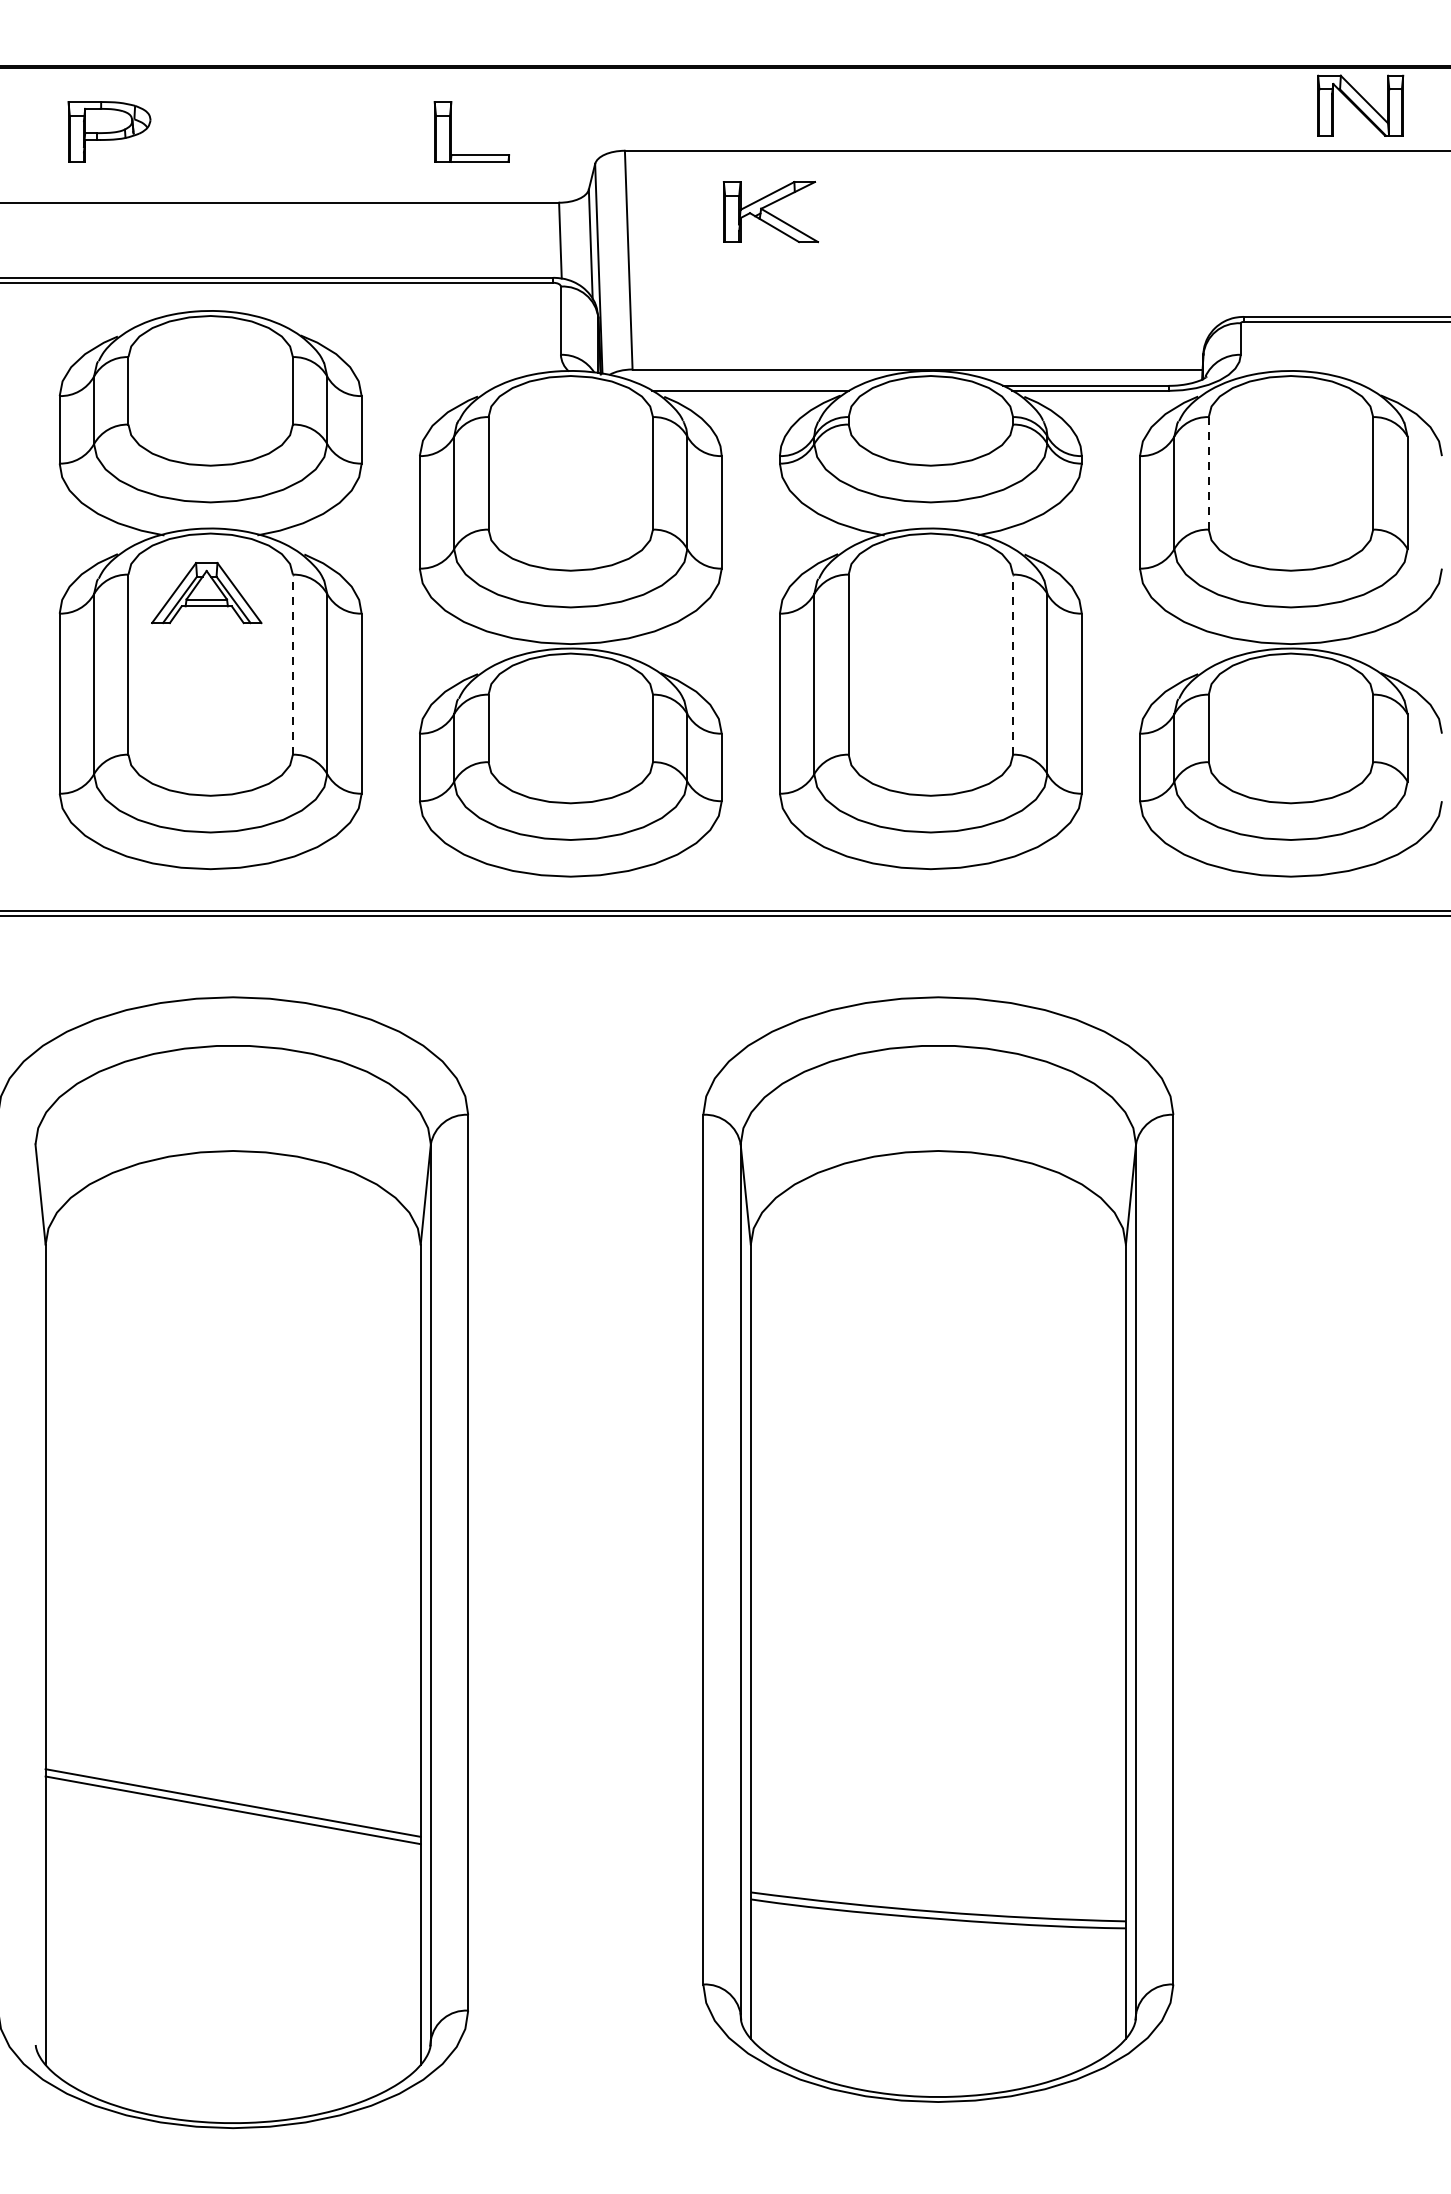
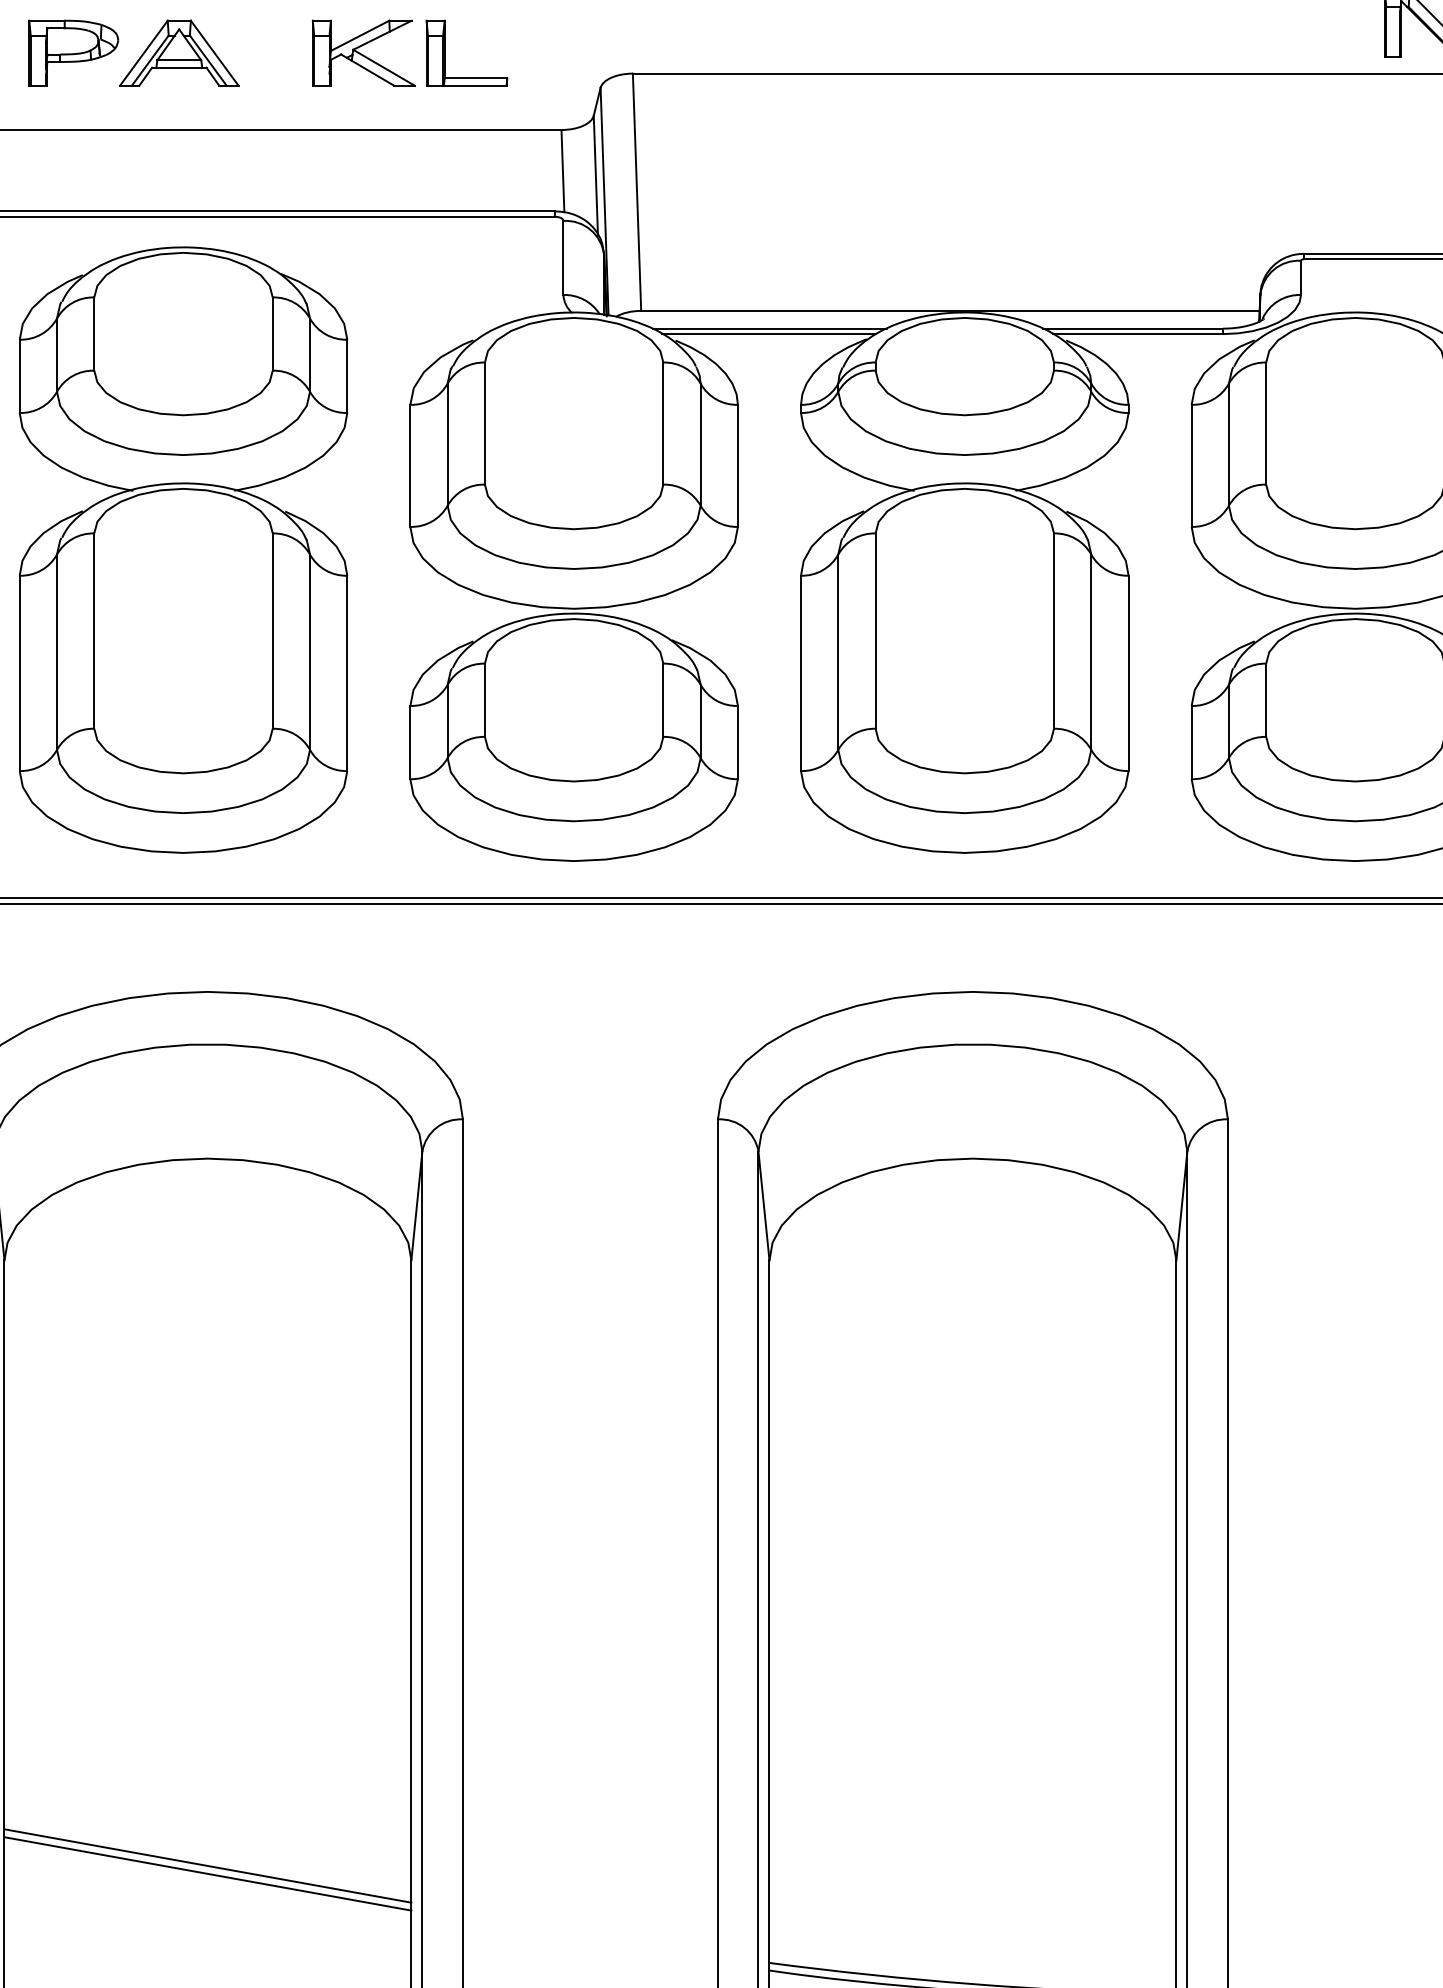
part: (770, 212) -> (363, 53), moved
line: (751, 385) -> (770, 328), added
line: (1208, 473) -> (1265, 423), dashed -> solid
part: (206, 593) -> (178, 53), moved
line: (292, 664) -> (272, 630), dashed -> solid
line: (1013, 664) -> (1054, 630), dashed -> solid

